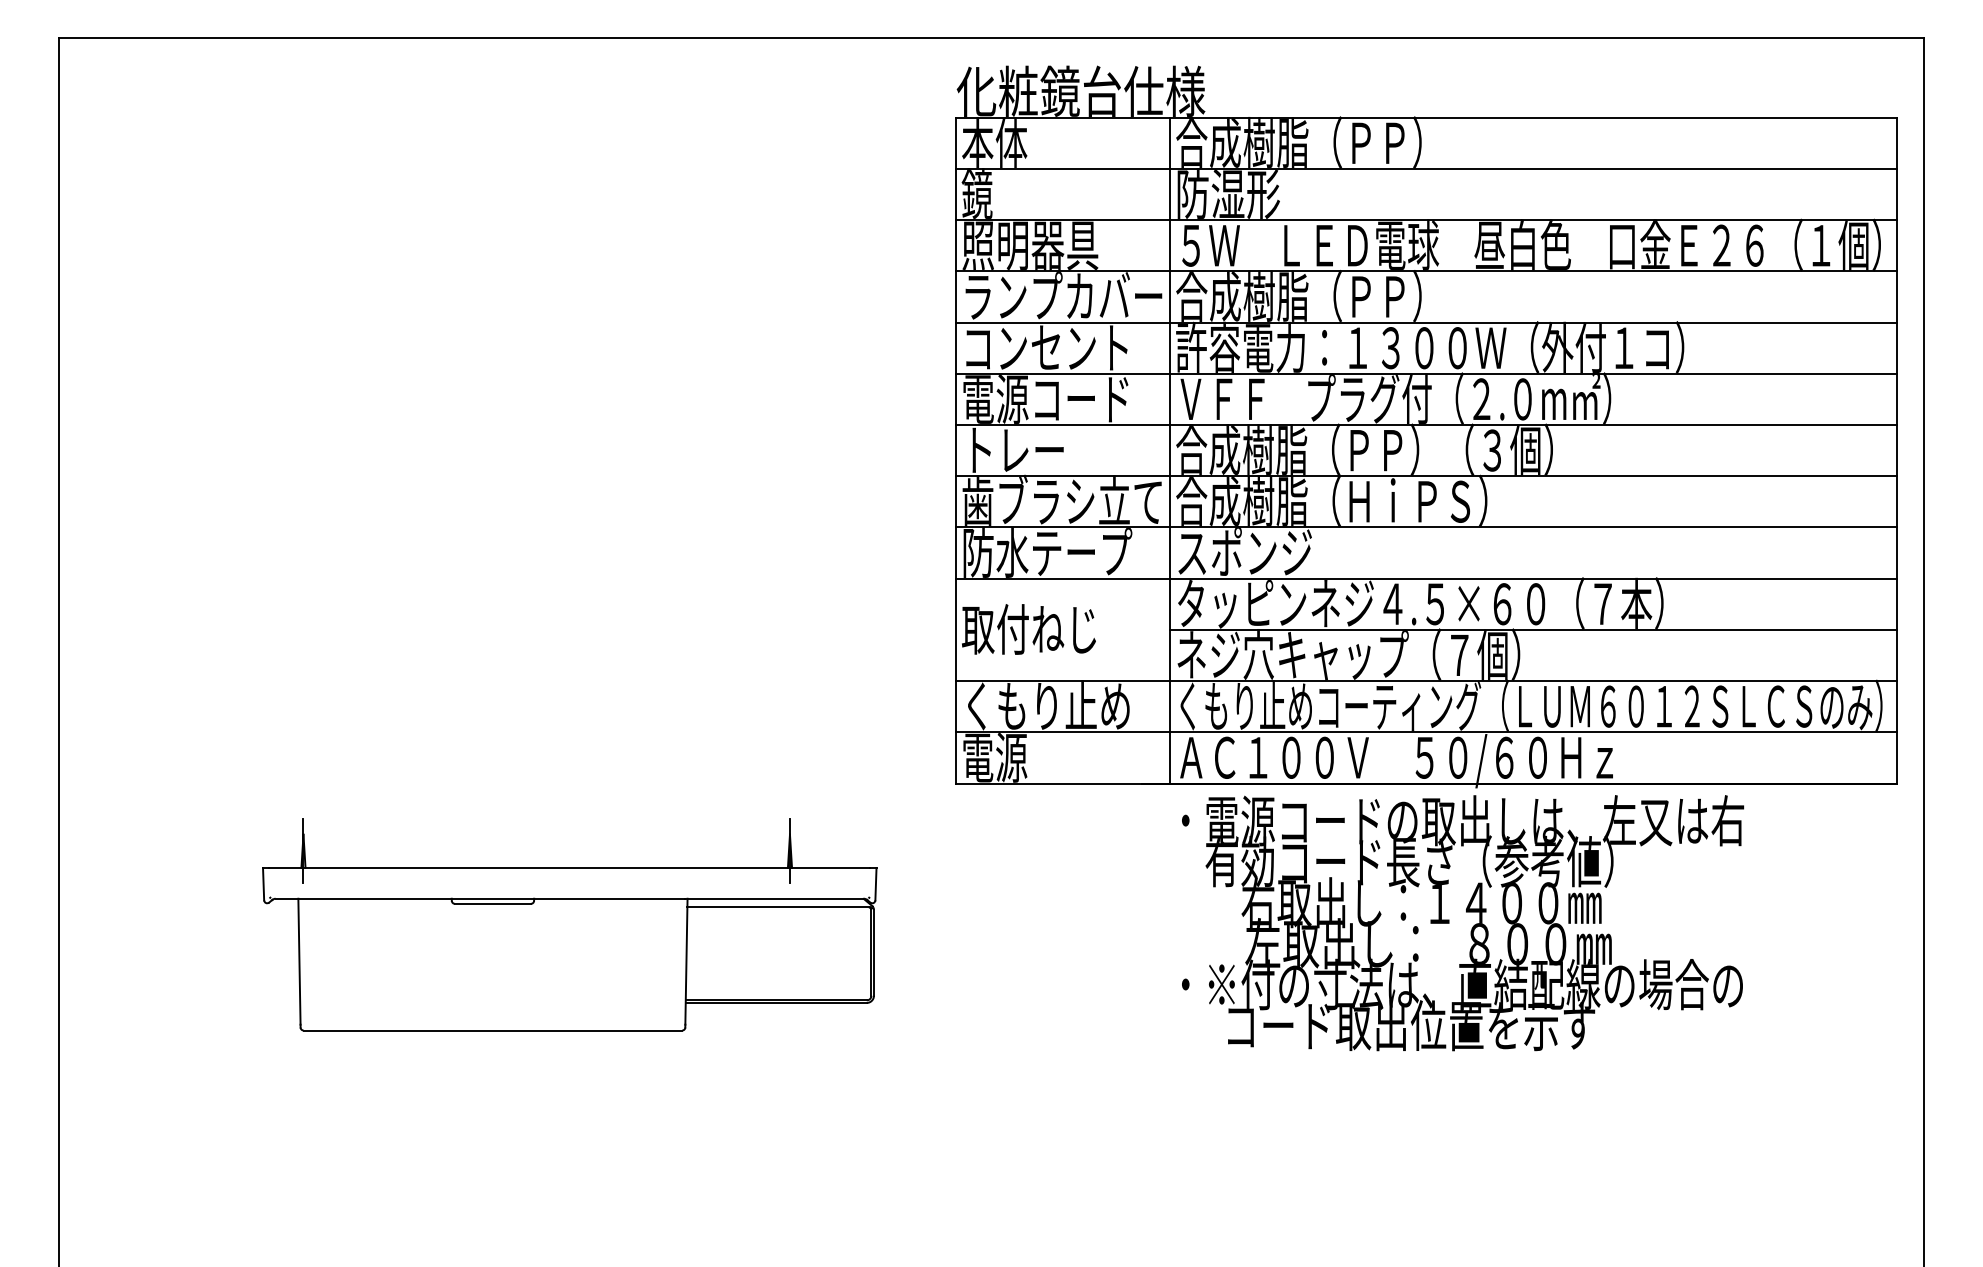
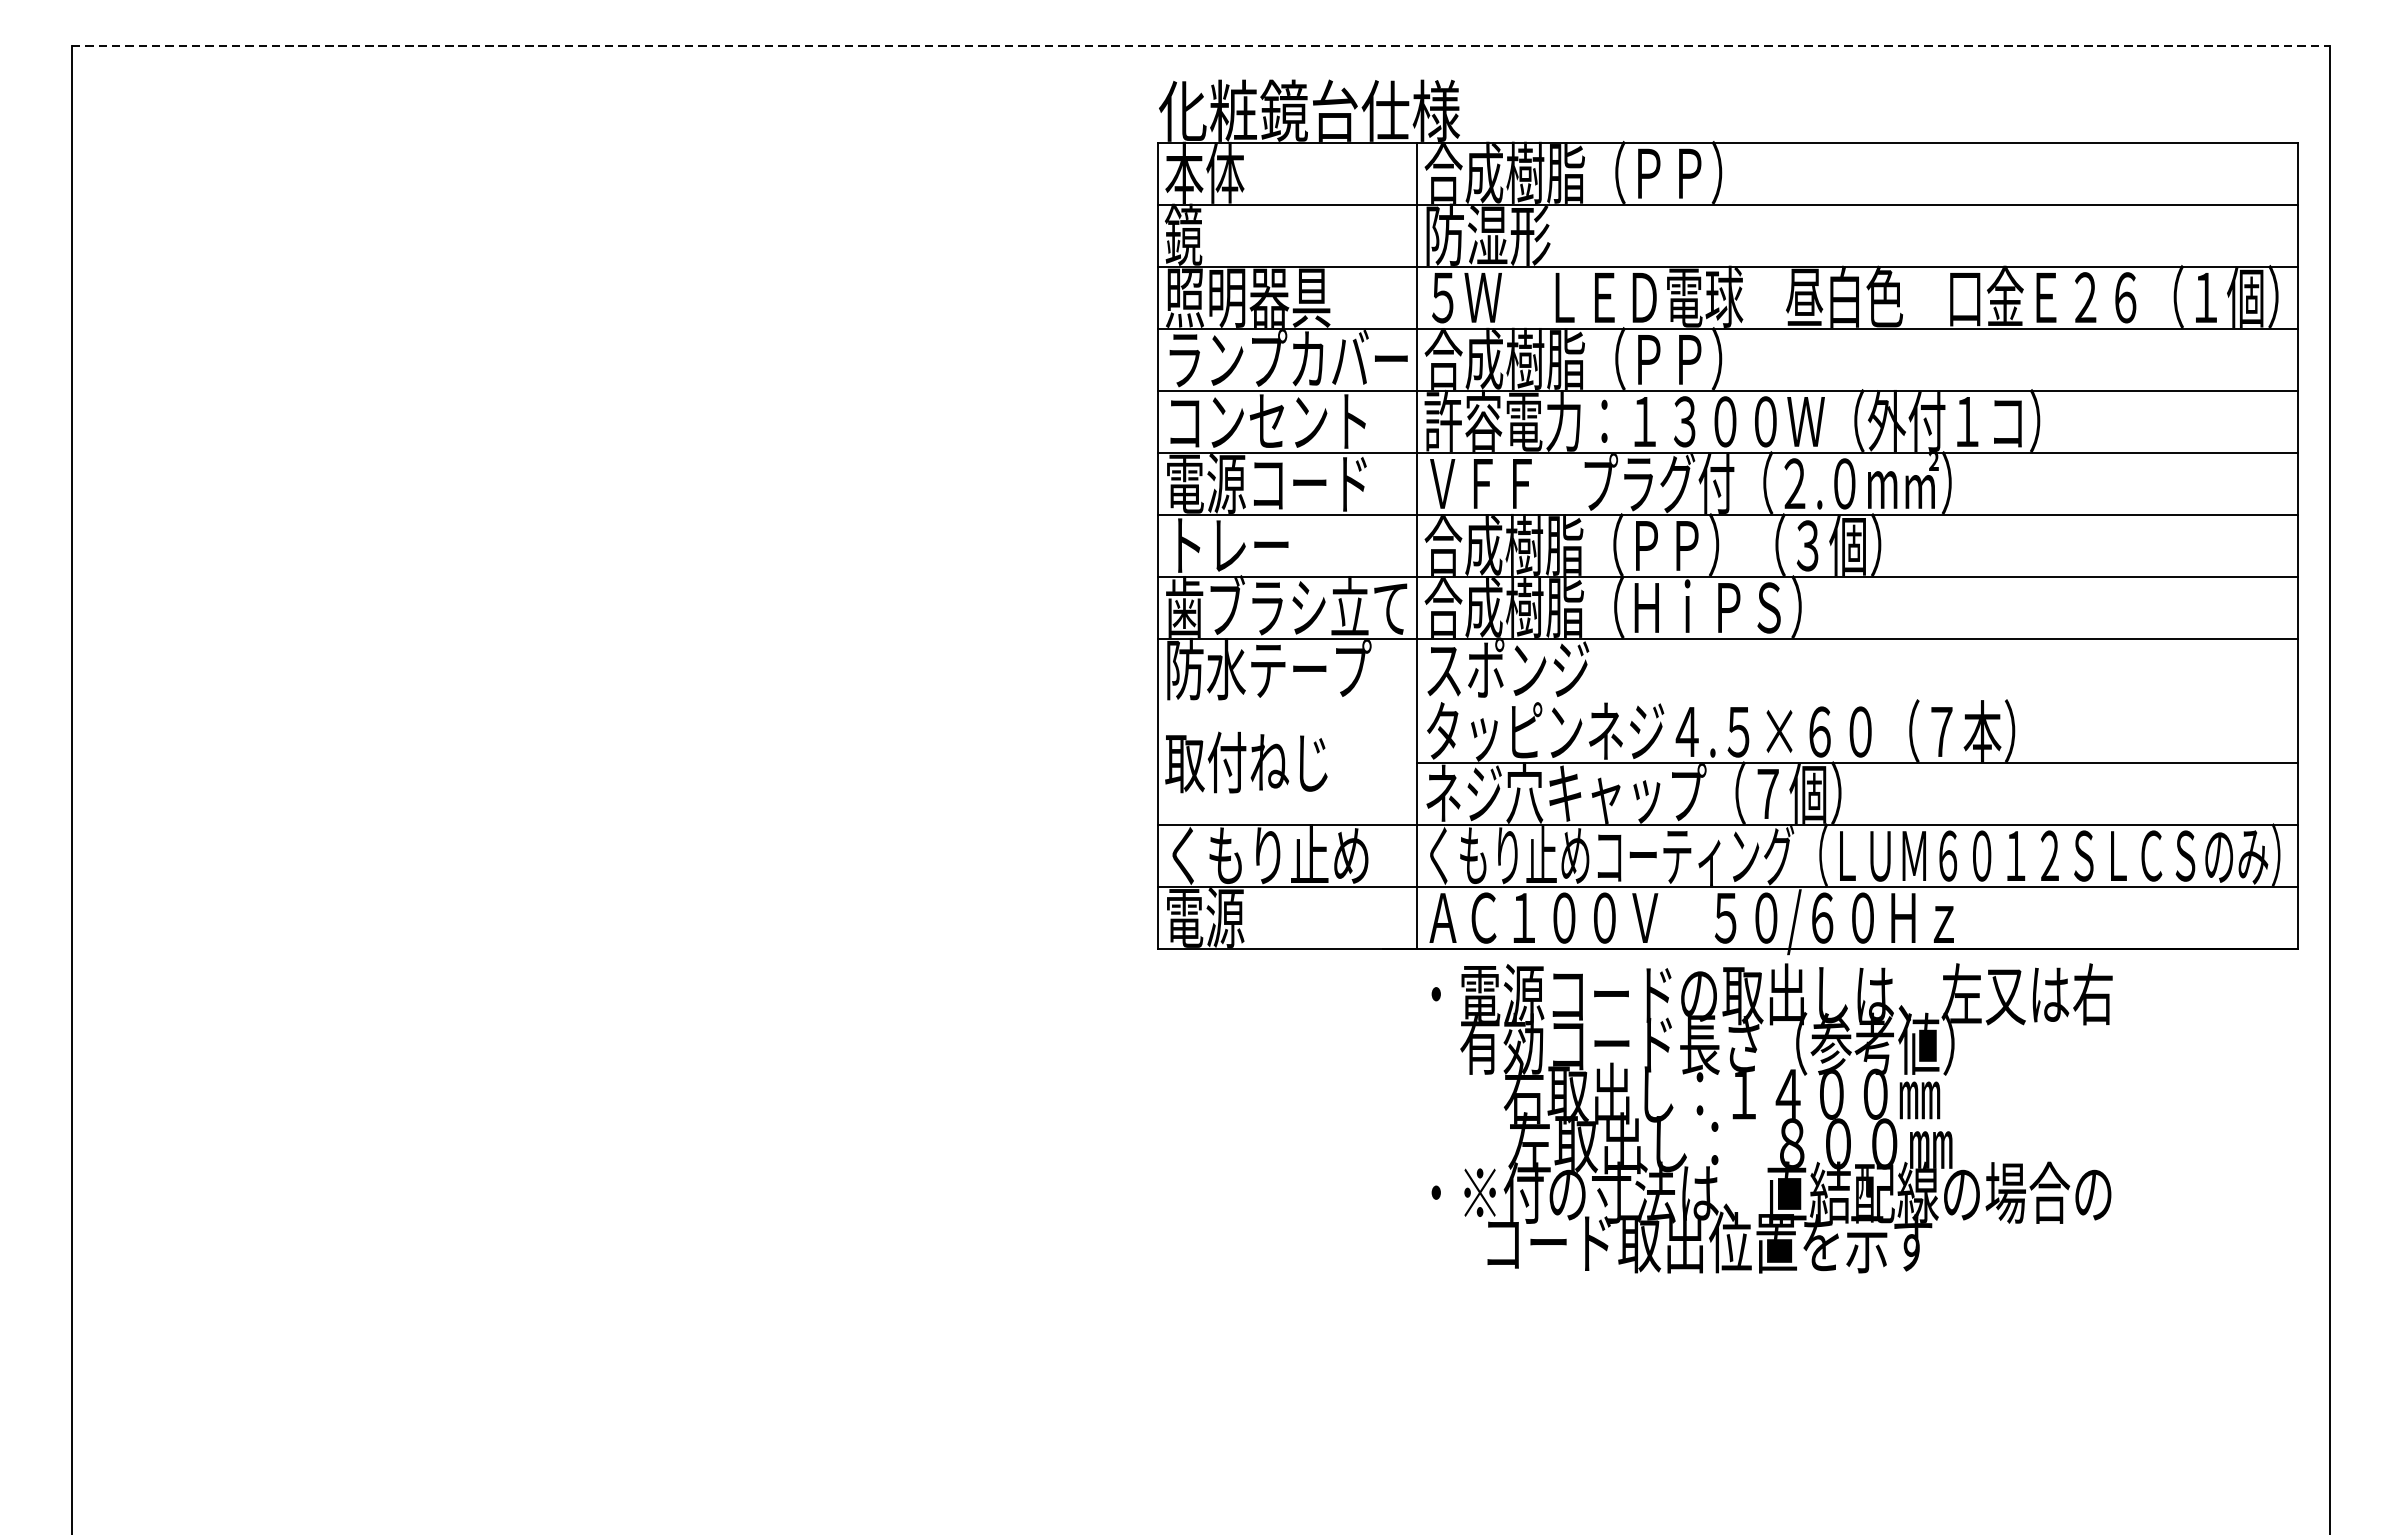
line: (991, 37) -> (1201, 45), solid -> dashed
line: (1425, 578) -> (1726, 700), removed
part: (569, 924) -> (689, 1120), removed

